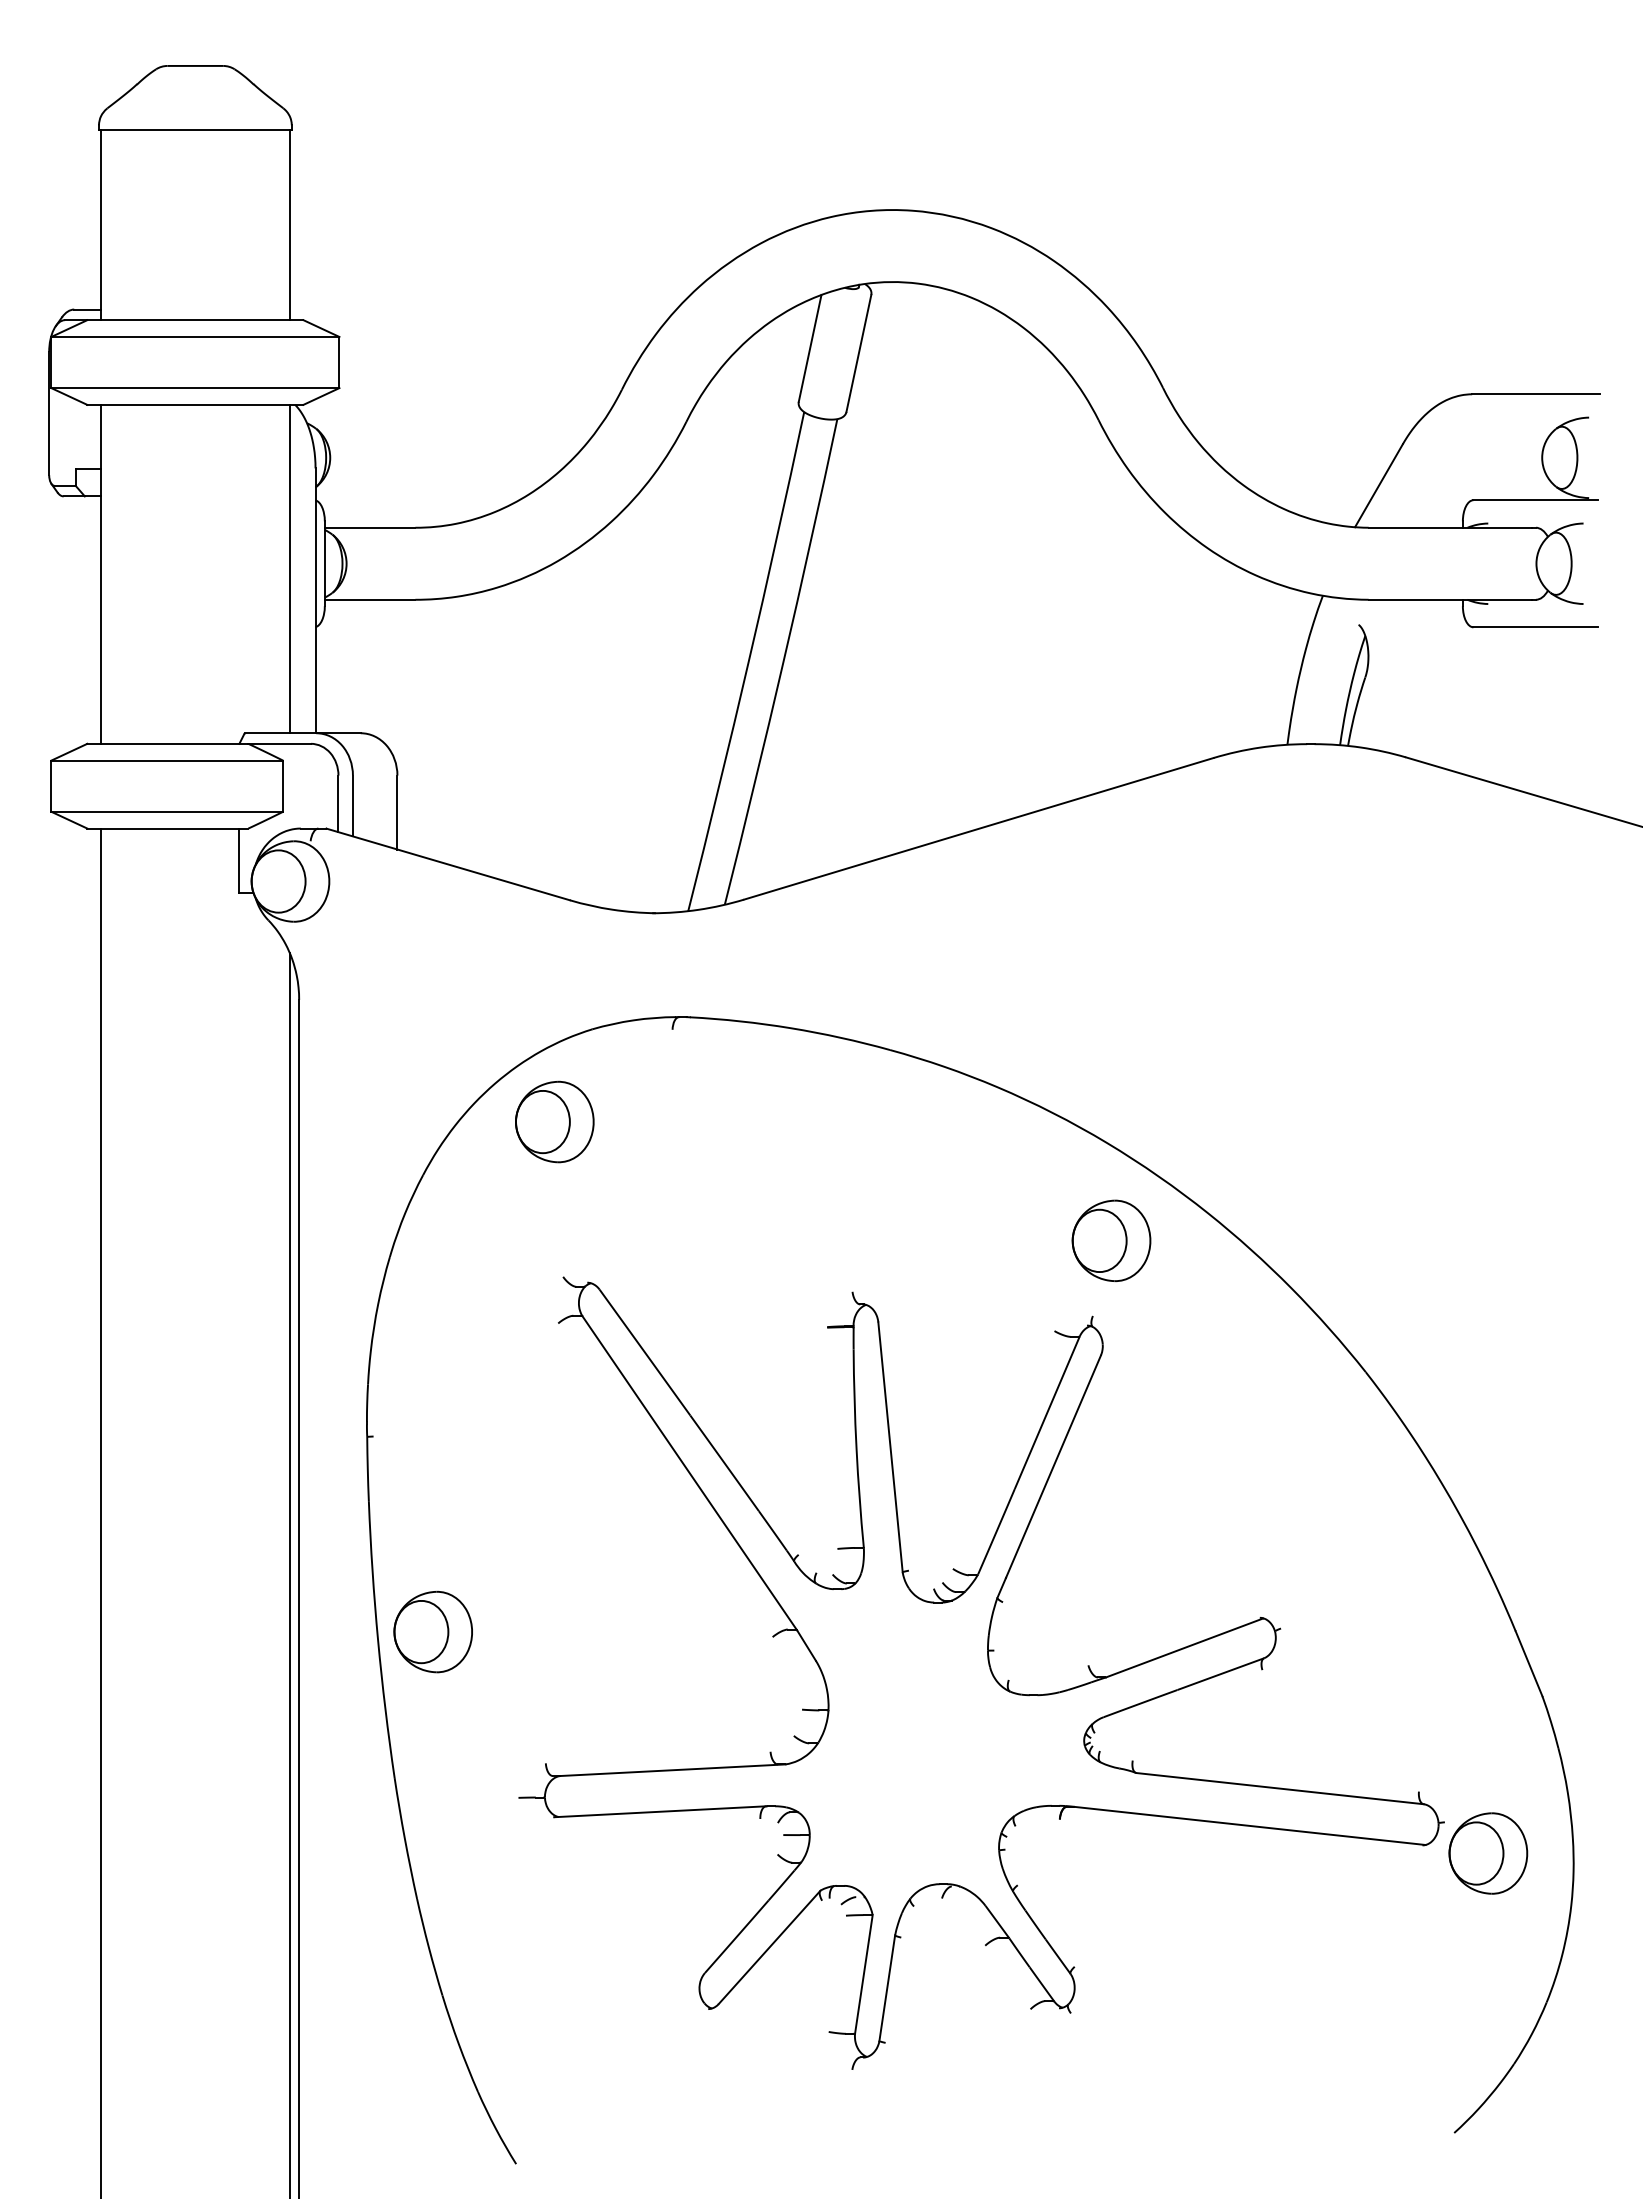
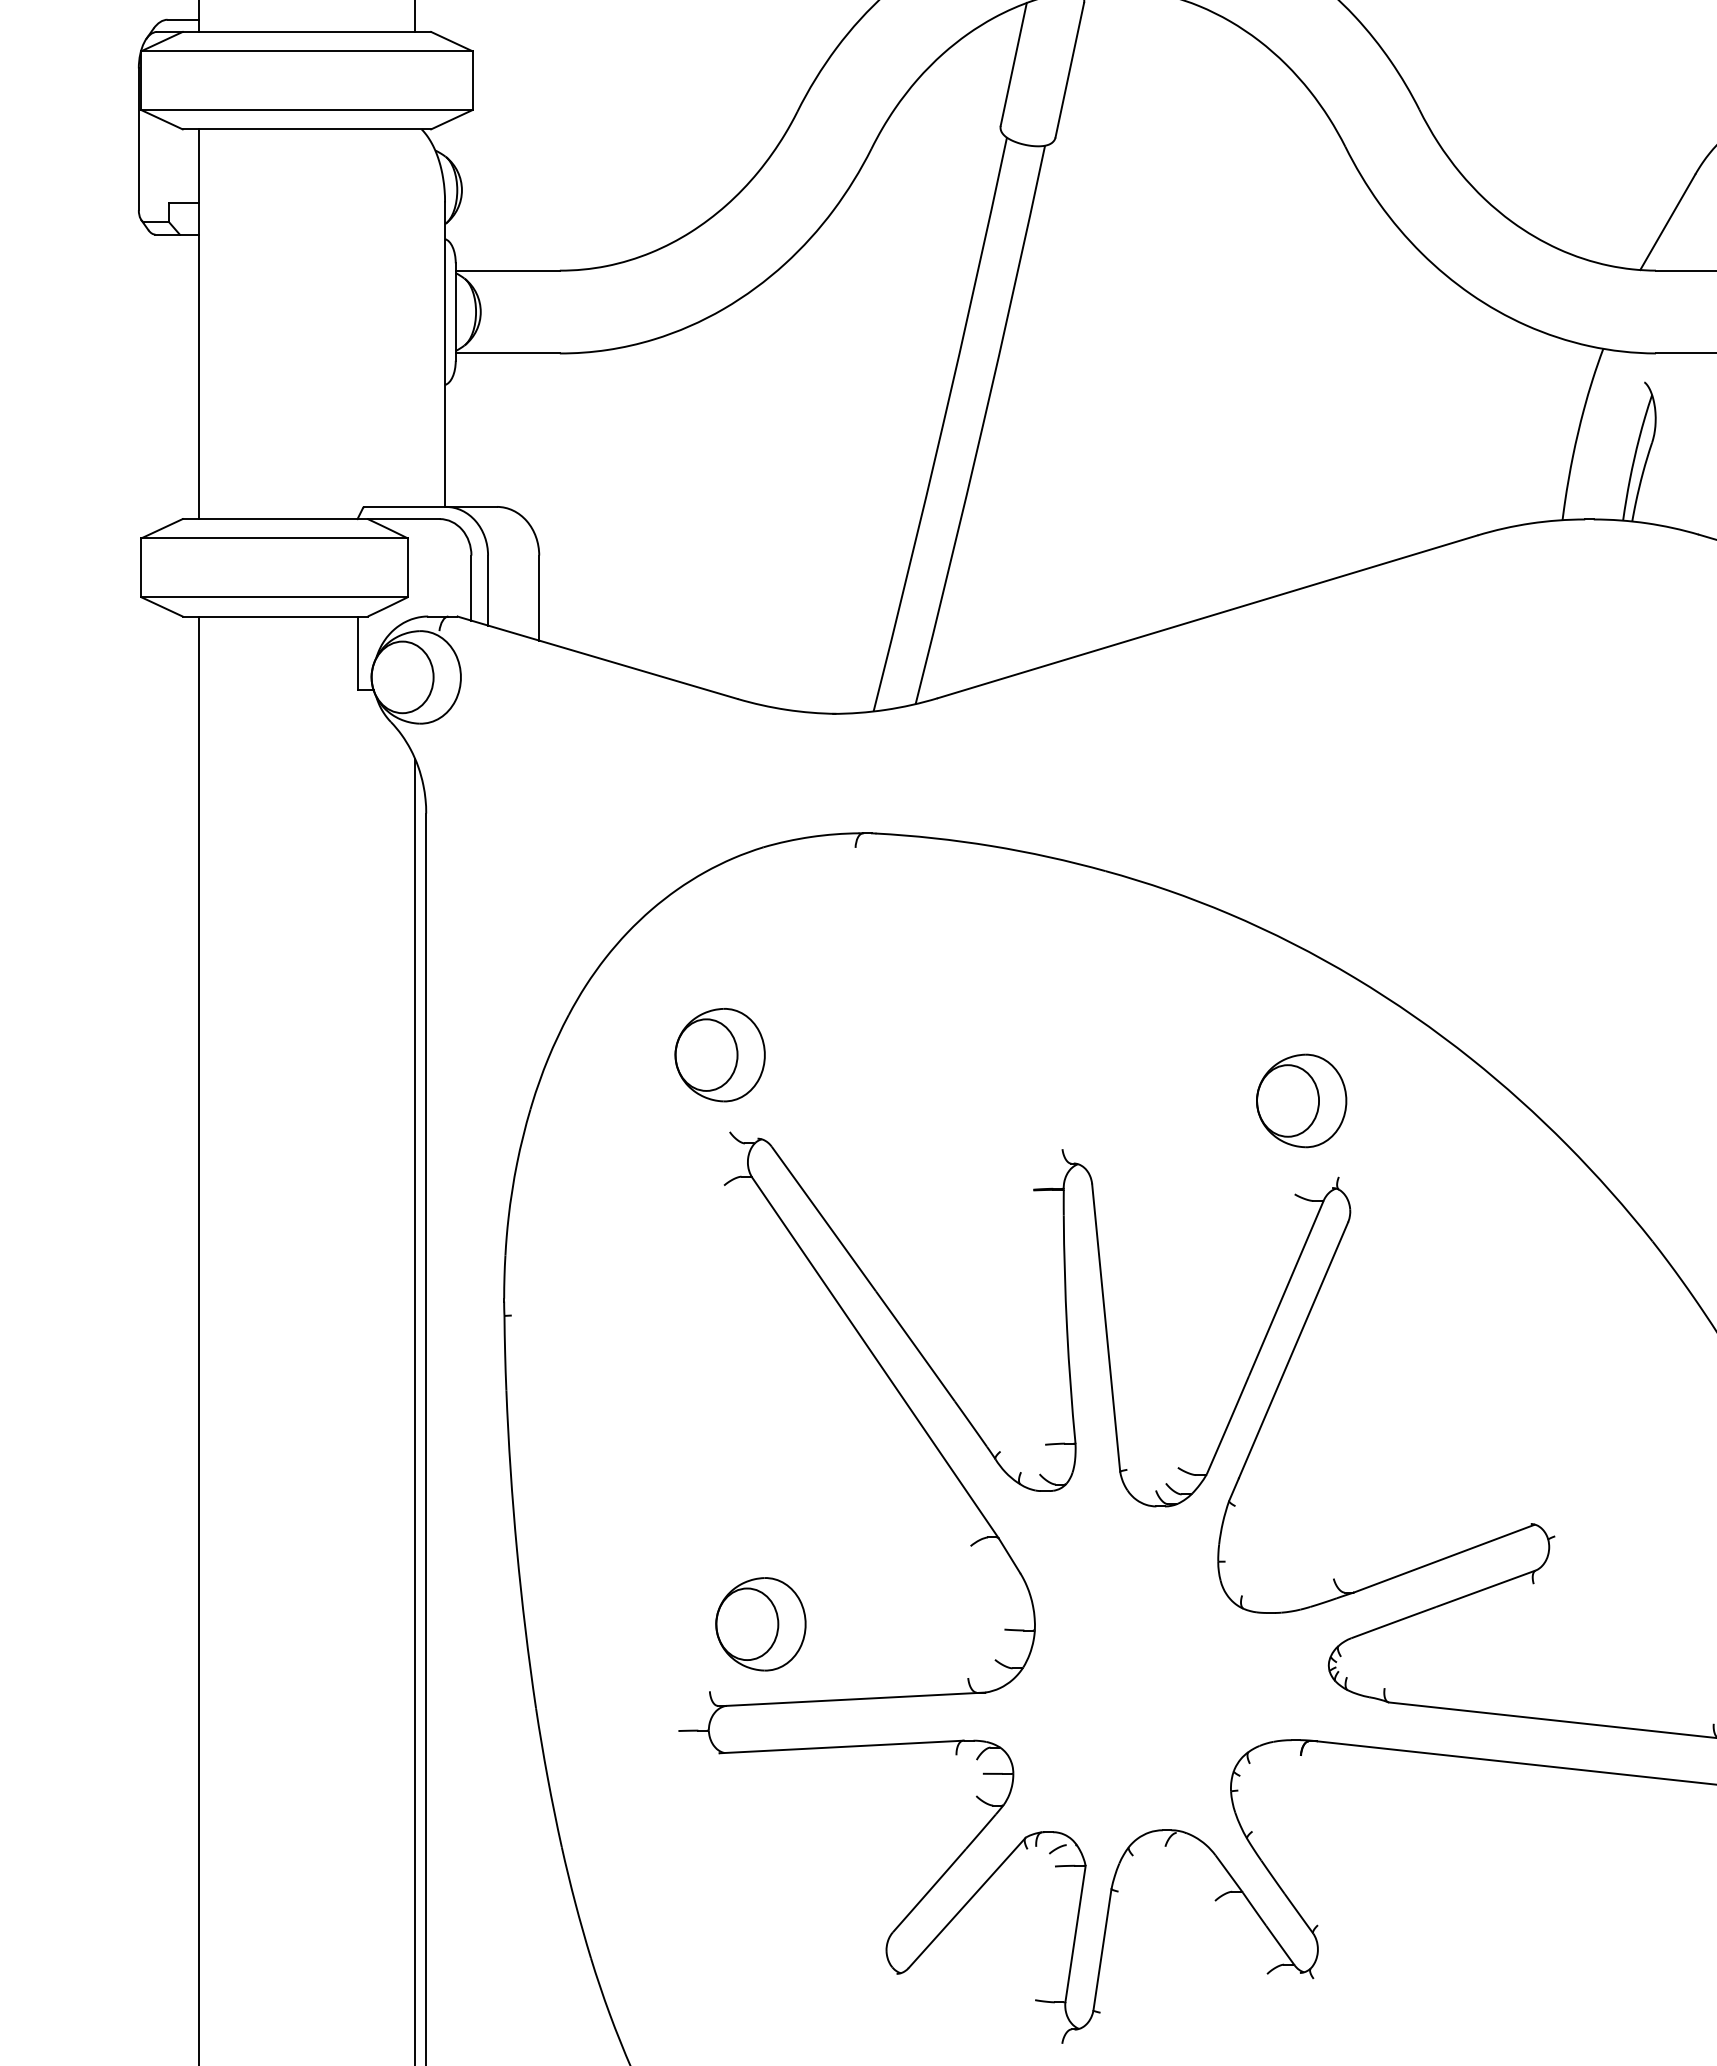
line: (289, 568) -> (415, 317), removed
part: (554, 1121) -> (719, 1054), moved
part: (1111, 1240) -> (1301, 1100), moved
part: (432, 1631) -> (760, 1623), moved

